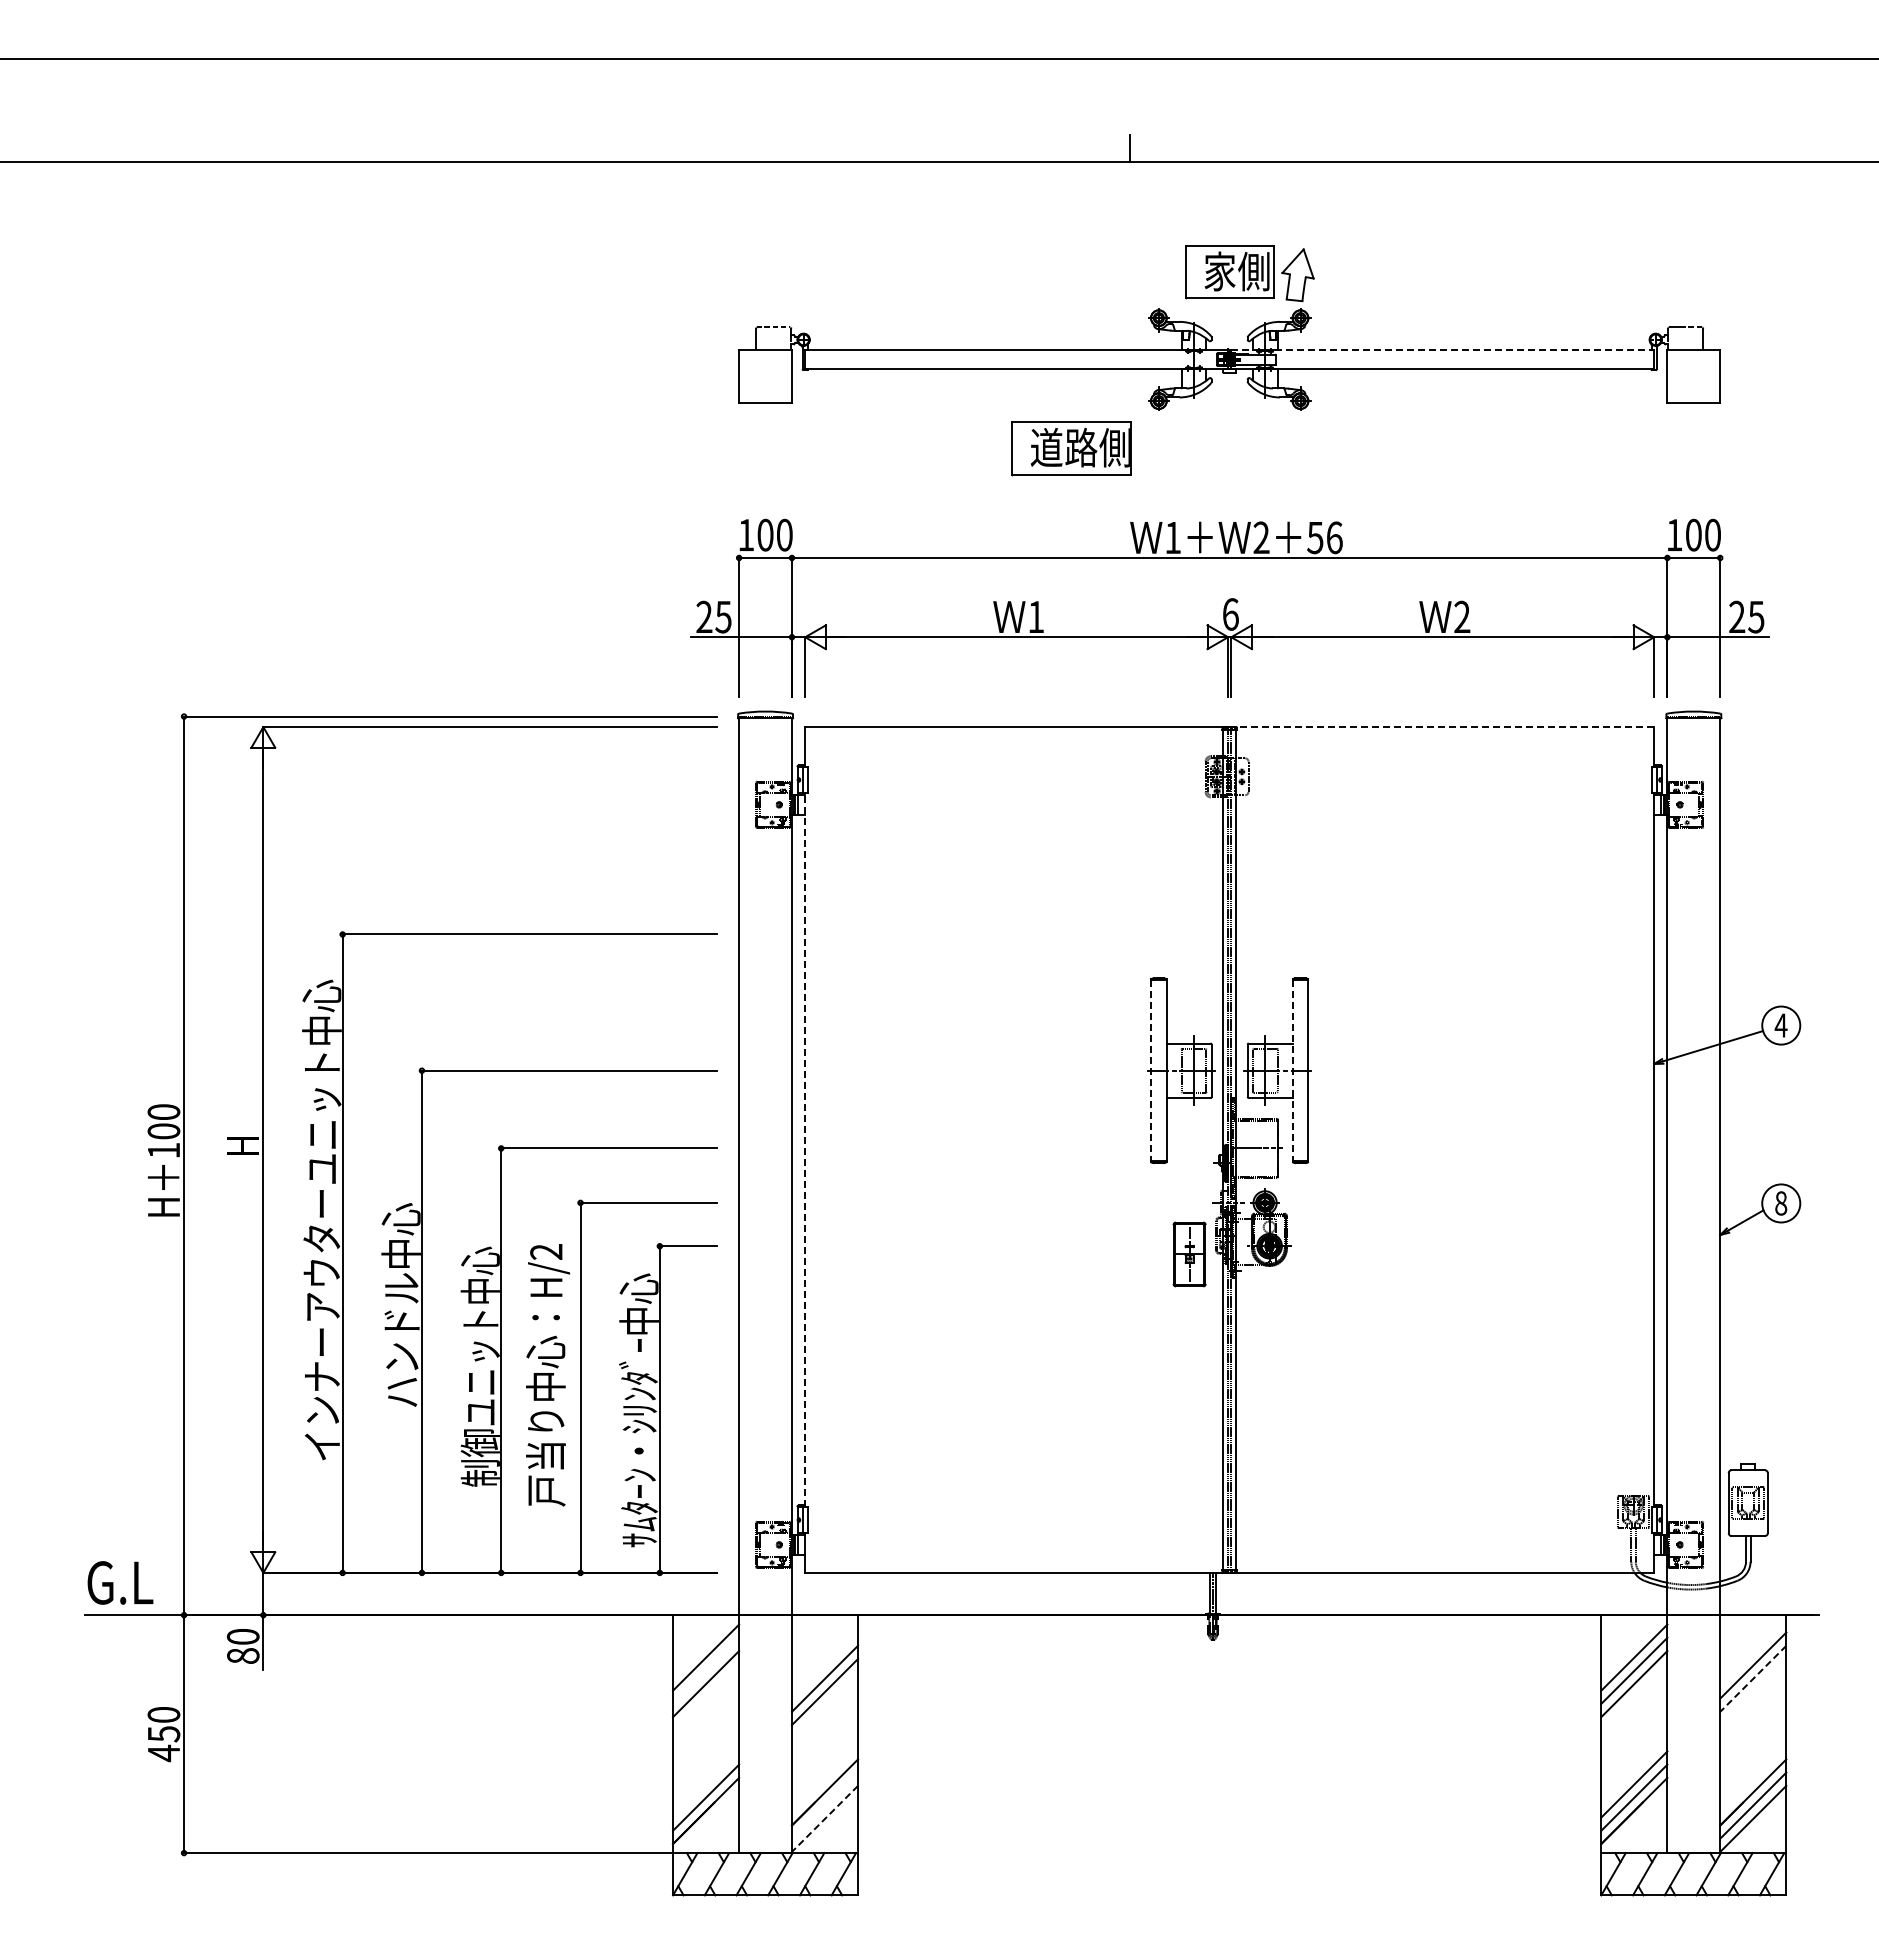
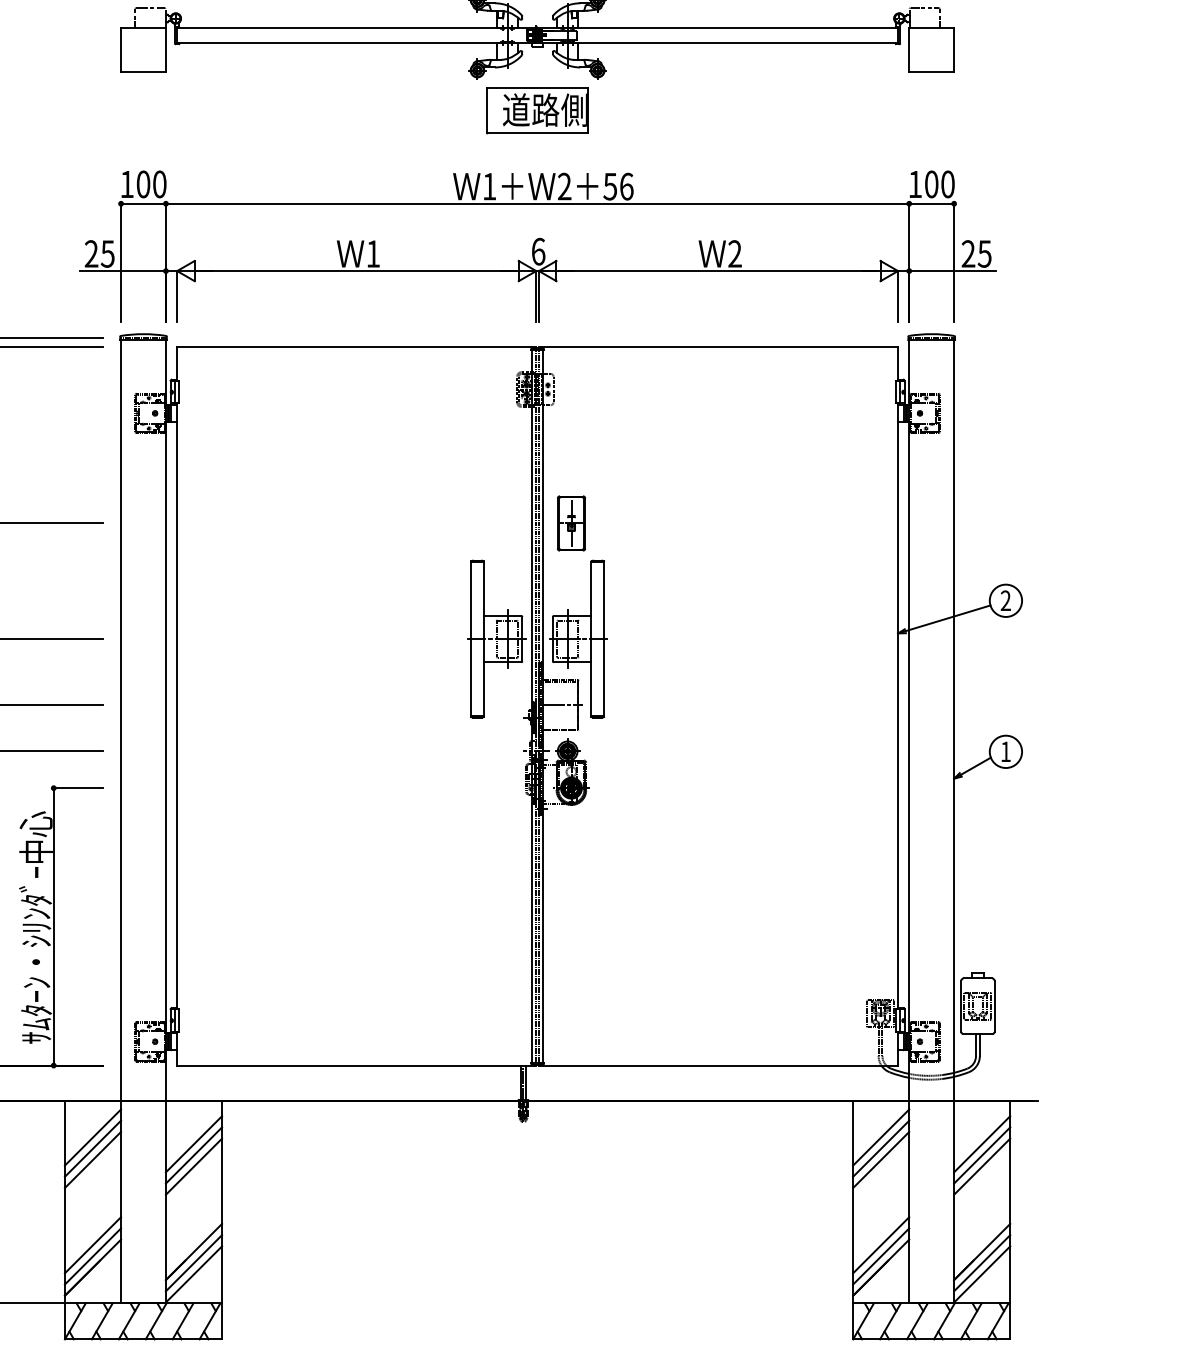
line: (1443, 350) -> (719, 27), dashed -> solid
part: (1071, 448) -> (537, 110), moved
line: (1442, 727) -> (718, 347), dashed -> solid
text: (1780, 1025) -> (1005, 600), 4 -> 2
line: (1150, 1070) -> (470, 638), dashed -> solid
line: (1292, 1070) -> (590, 638), dashed -> solid
line: (805, 1150) -> (177, 706), dashed -> solid
text: (1781, 1203) -> (1006, 751), 8 -> 1
part: (1189, 1254) -> (571, 523), moved
line: (824, 1665) -> (193, 1144), added
line: (706, 1670) -> (93, 1148), added
line: (1753, 1678) -> (982, 1155), dashed -> solid
line: (1753, 1691) -> (982, 1166), added
line: (706, 1784) -> (93, 1245), added
line: (824, 1805) -> (193, 1263), added
line: (825, 1818) -> (194, 1274), dashed -> solid

